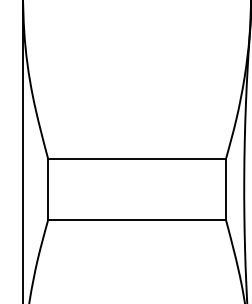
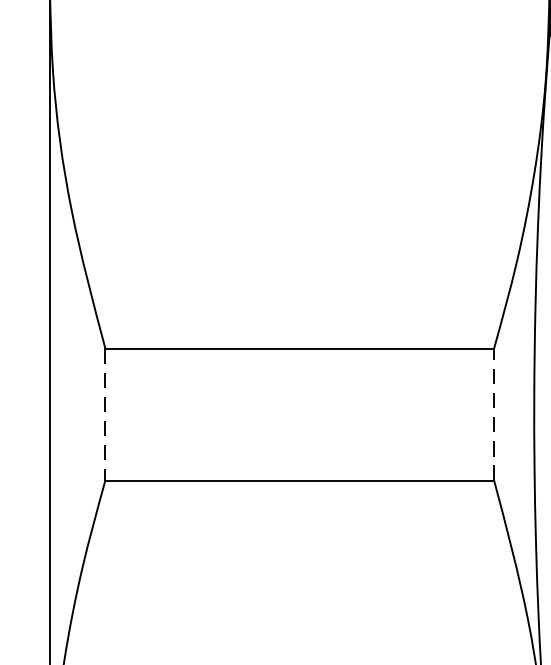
line: (48, 189) -> (105, 414), solid -> dashed
line: (225, 189) -> (493, 414), solid -> dashed

